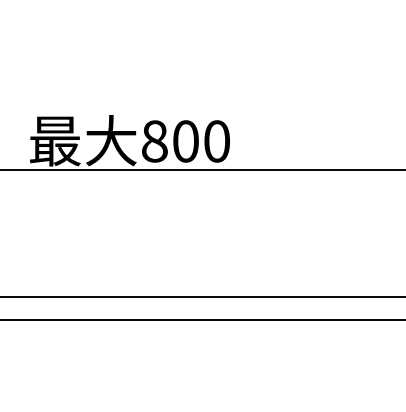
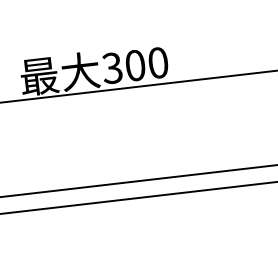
text: (154, 141) -> (112, 68), 800 -> 300

